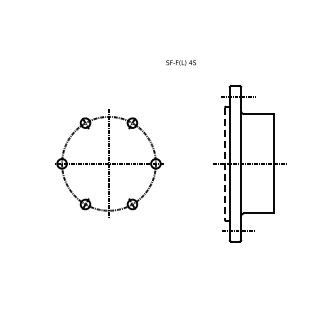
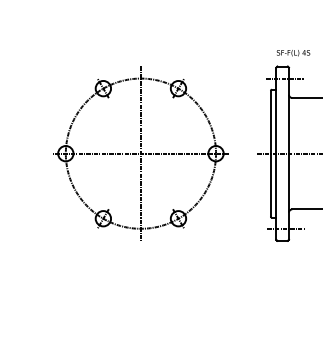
text: (180, 62) -> (292, 52), moved
part: (108, 163) -> (140, 153), size x1.43
line: (224, 164) -> (270, 154), dashed -> solid

